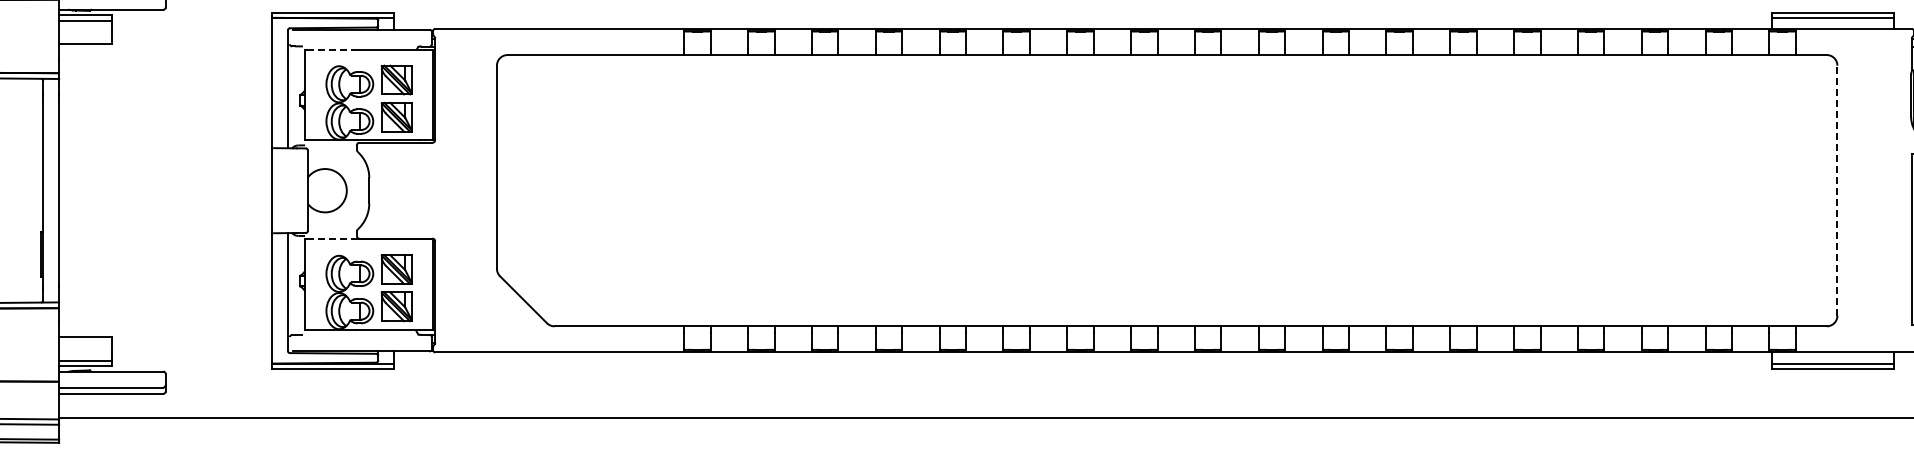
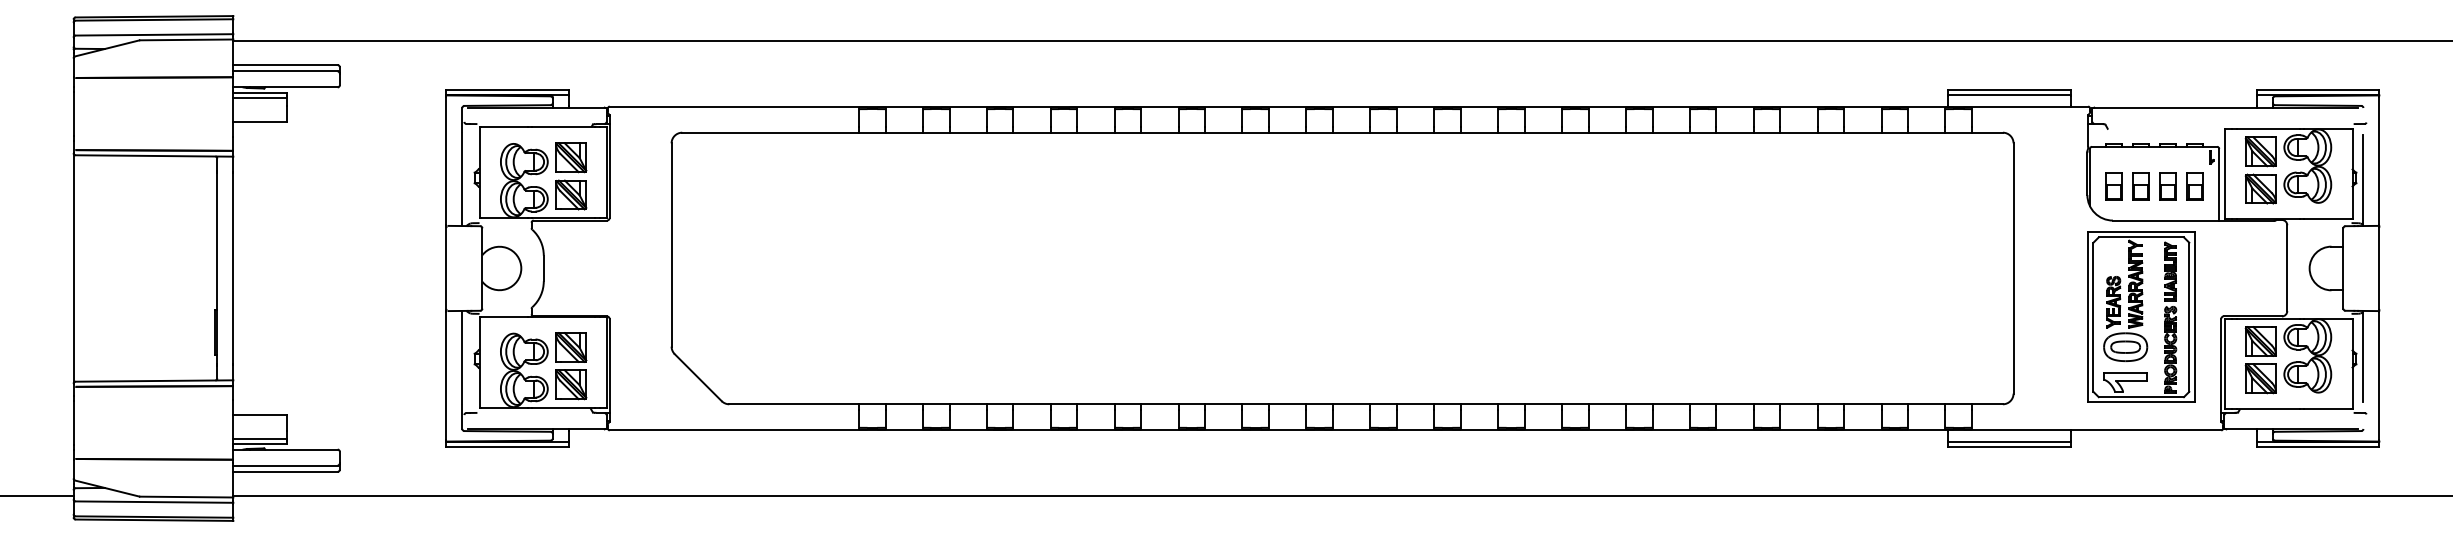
line: (331, 49) -> (505, 127), dashed -> solid
line: (1837, 190) -> (2013, 268), dashed -> solid
line: (331, 239) -> (505, 317), dashed -> solid

